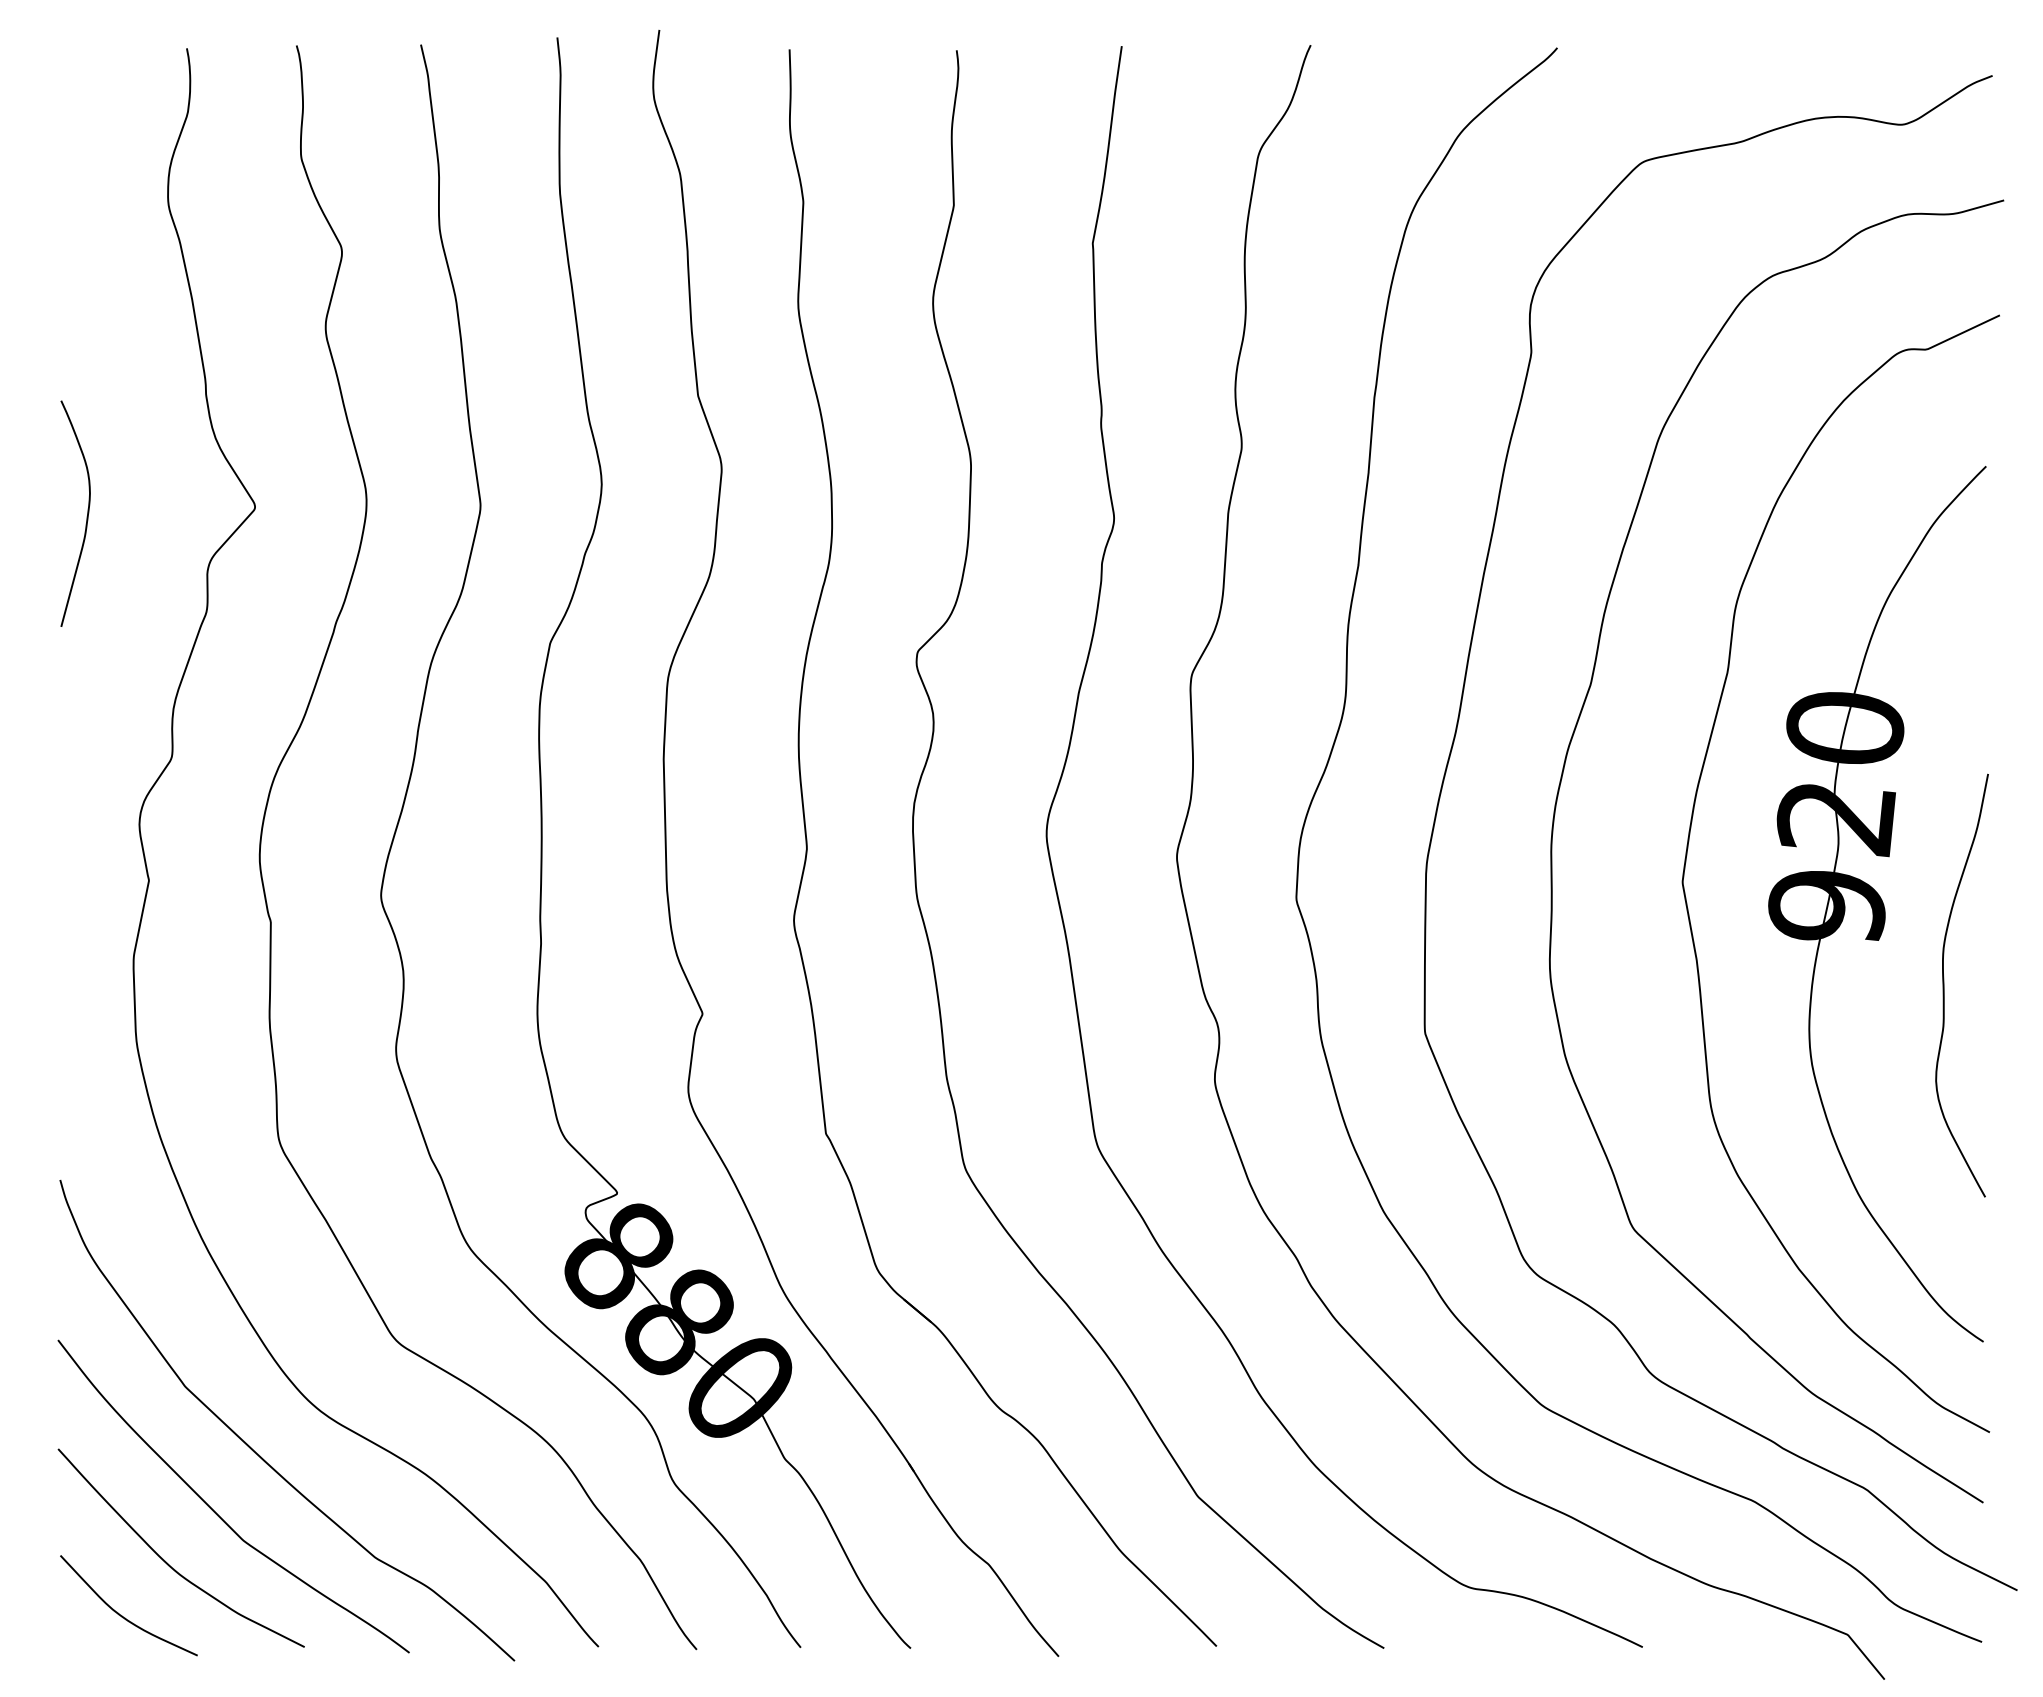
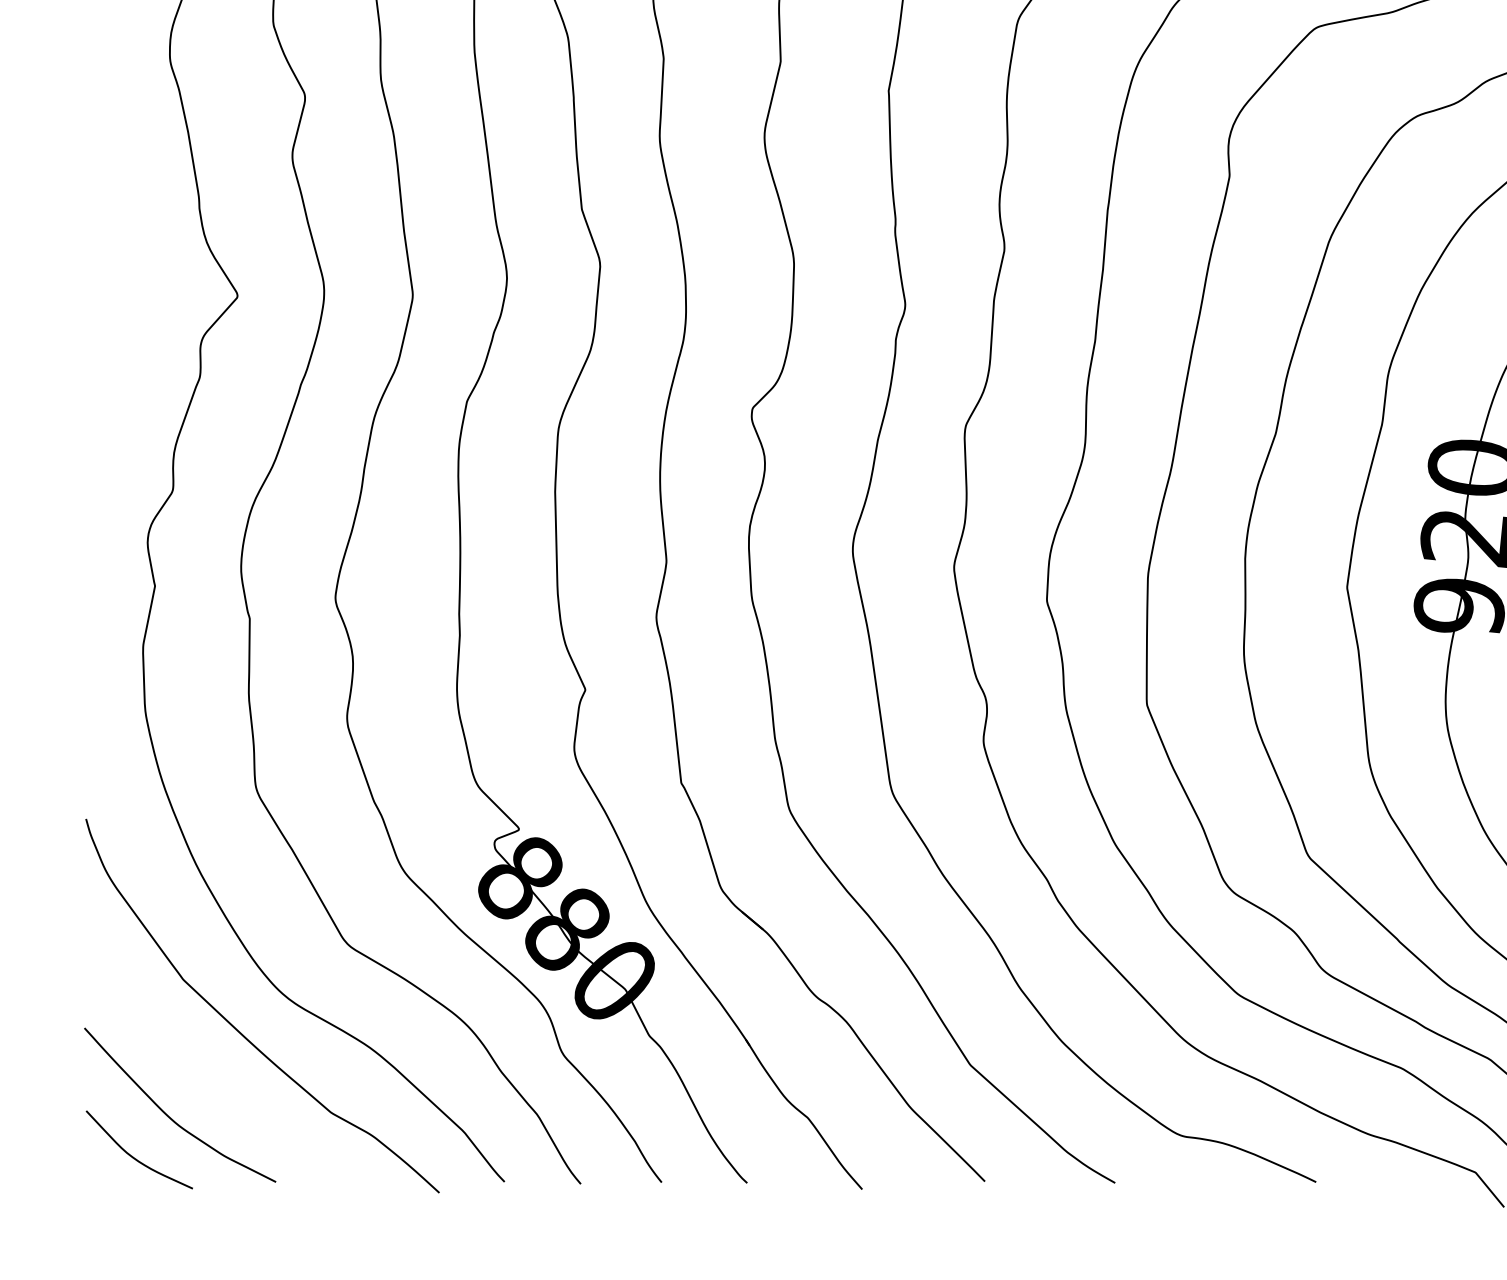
curve: (86, 516) -> (106, 303), removed
curve: (216, 1512) -> (207, 1077), removed

